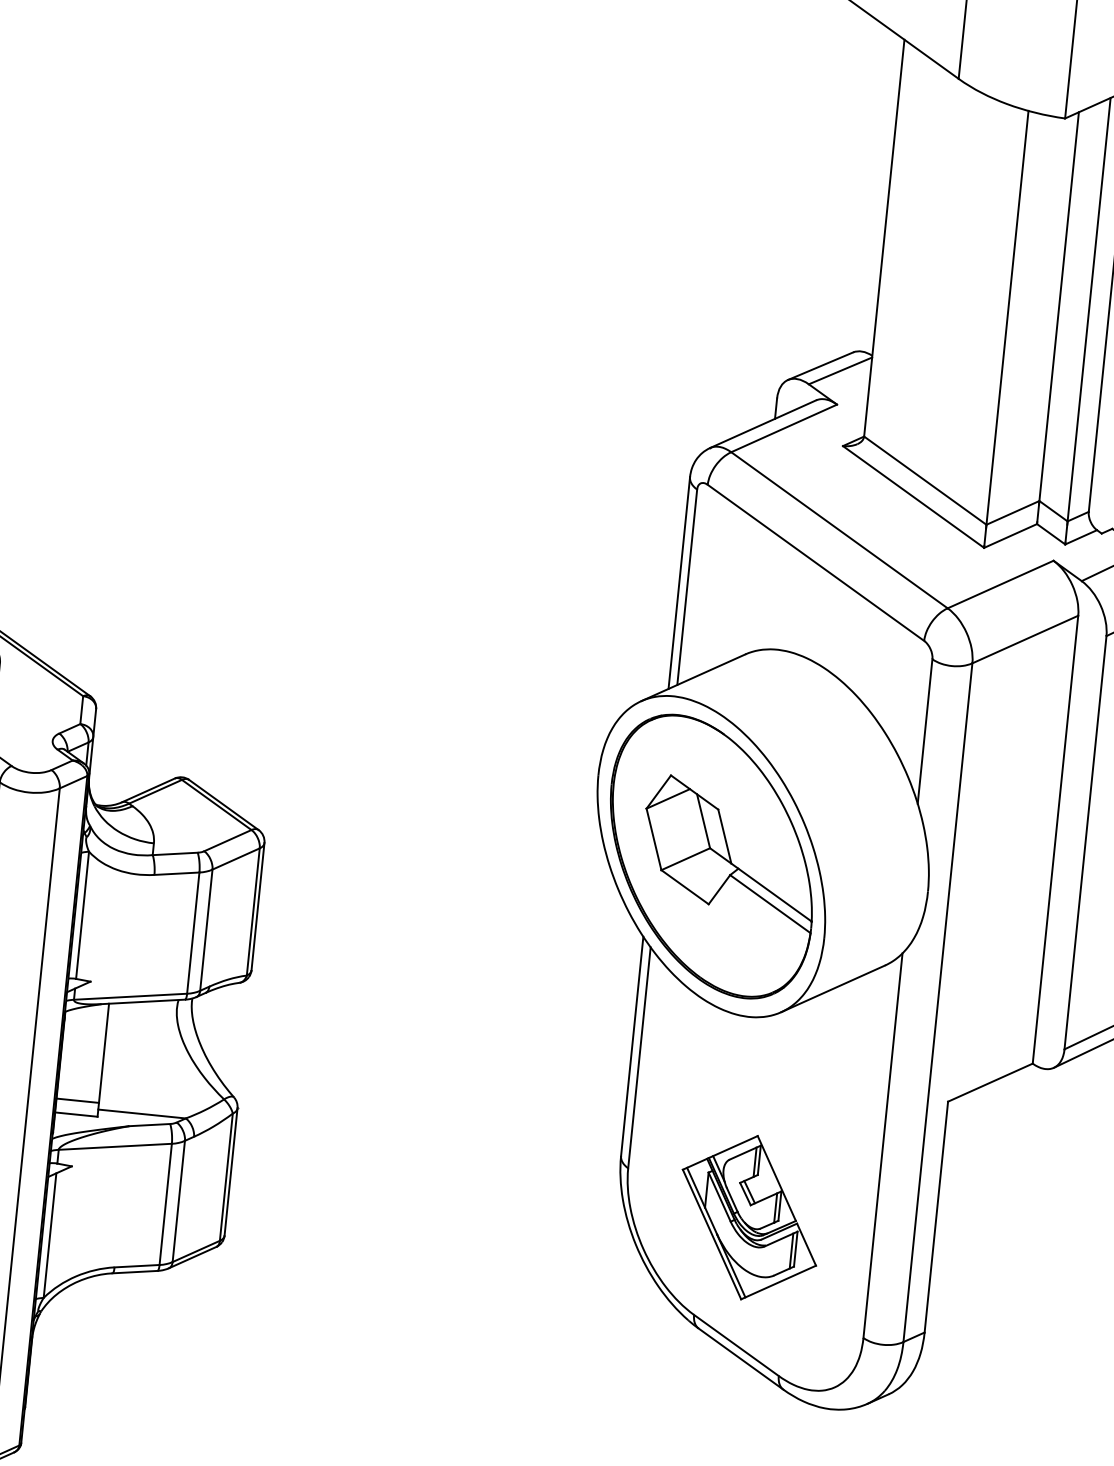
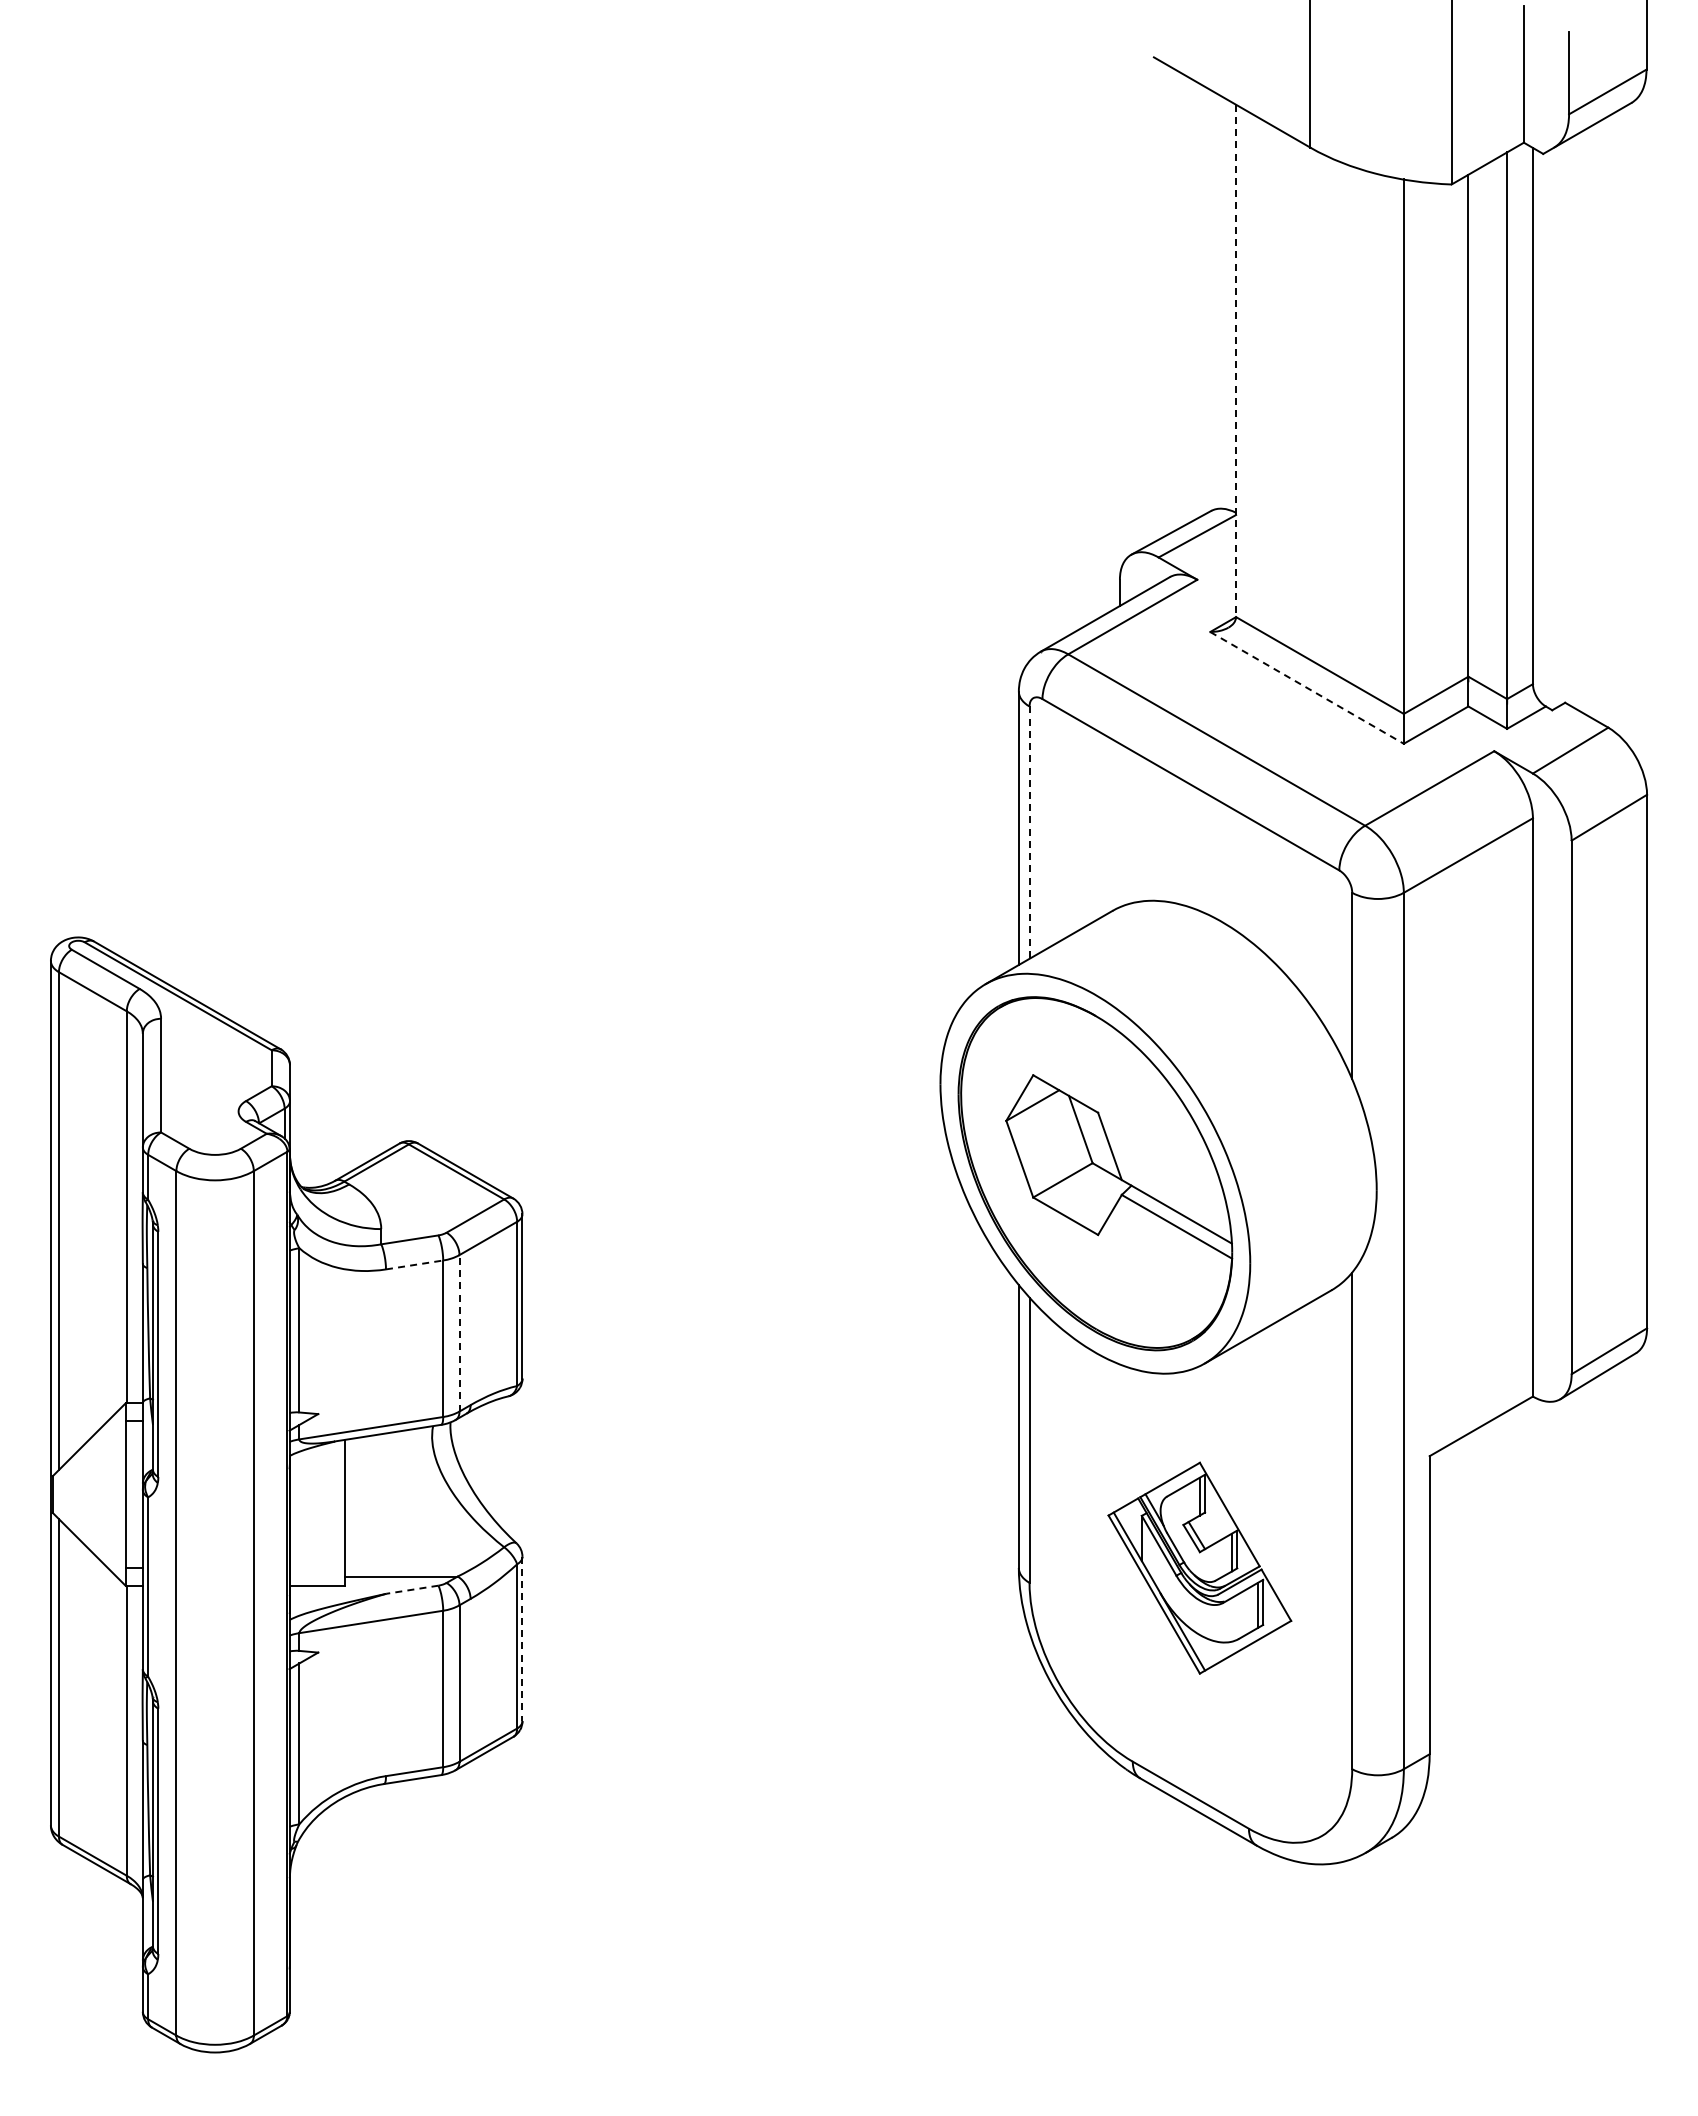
line: (884, 238) -> (1236, 361), solid -> dashed
line: (913, 496) -> (1307, 687), solid -> dashed
line: (687, 587) -> (1029, 833), solid -> dashed
line: (176, 873) -> (414, 1264), solid -> dashed
line: (206, 929) -> (459, 1332), solid -> dashed
line: (77, 1100) -> (316, 1567), removed
line: (149, 1124) -> (412, 1589), solid -> dashed
line: (231, 1172) -> (522, 1639), solid -> dashed
part: (749, 1217) -> (1199, 1567), moved

